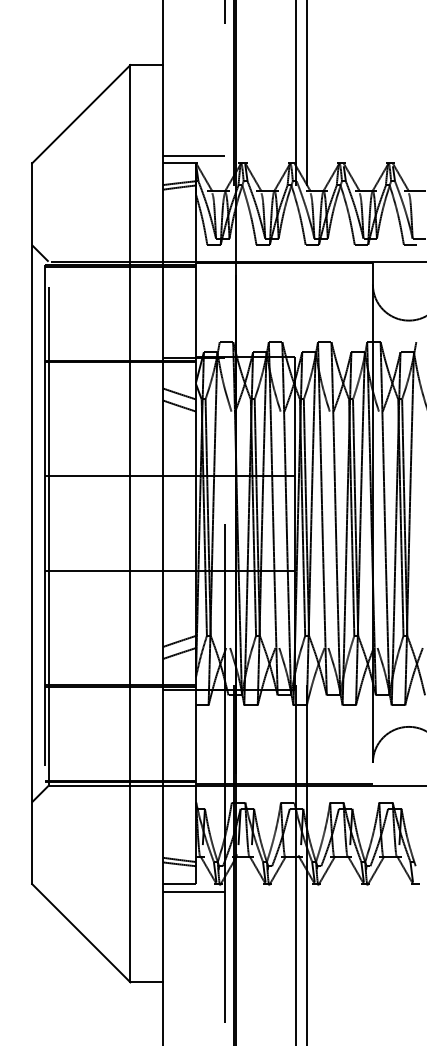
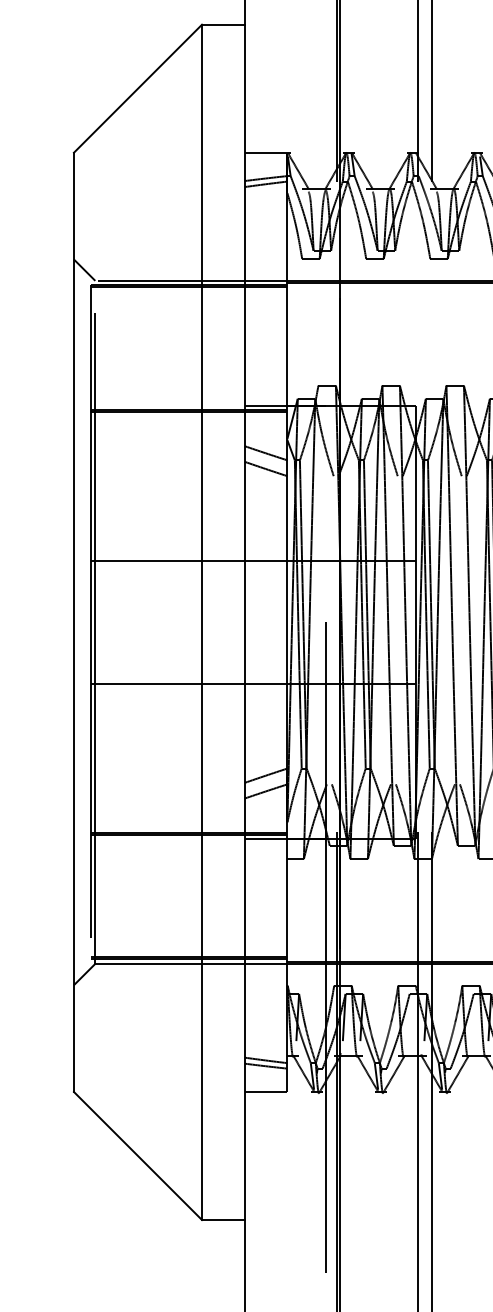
line: (194, 155) -> (285, 142), removed
line: (194, 891) -> (285, 1101), removed

